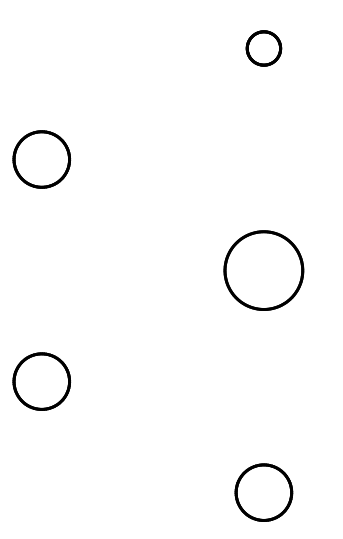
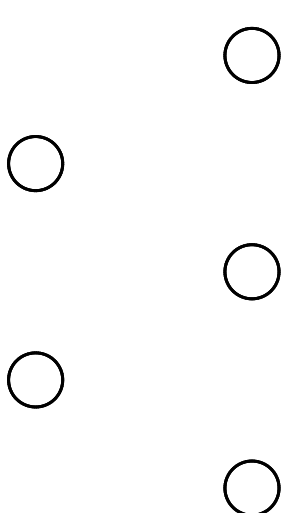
part: (263, 48) -> (251, 55), size x1.67
part: (263, 270) -> (251, 271), size x0.71

